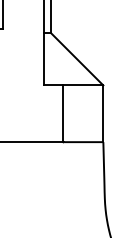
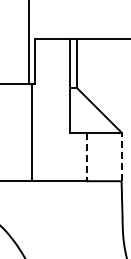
line: (103, 113) -> (121, 156), solid -> dashed
line: (62, 114) -> (86, 157), solid -> dashed

